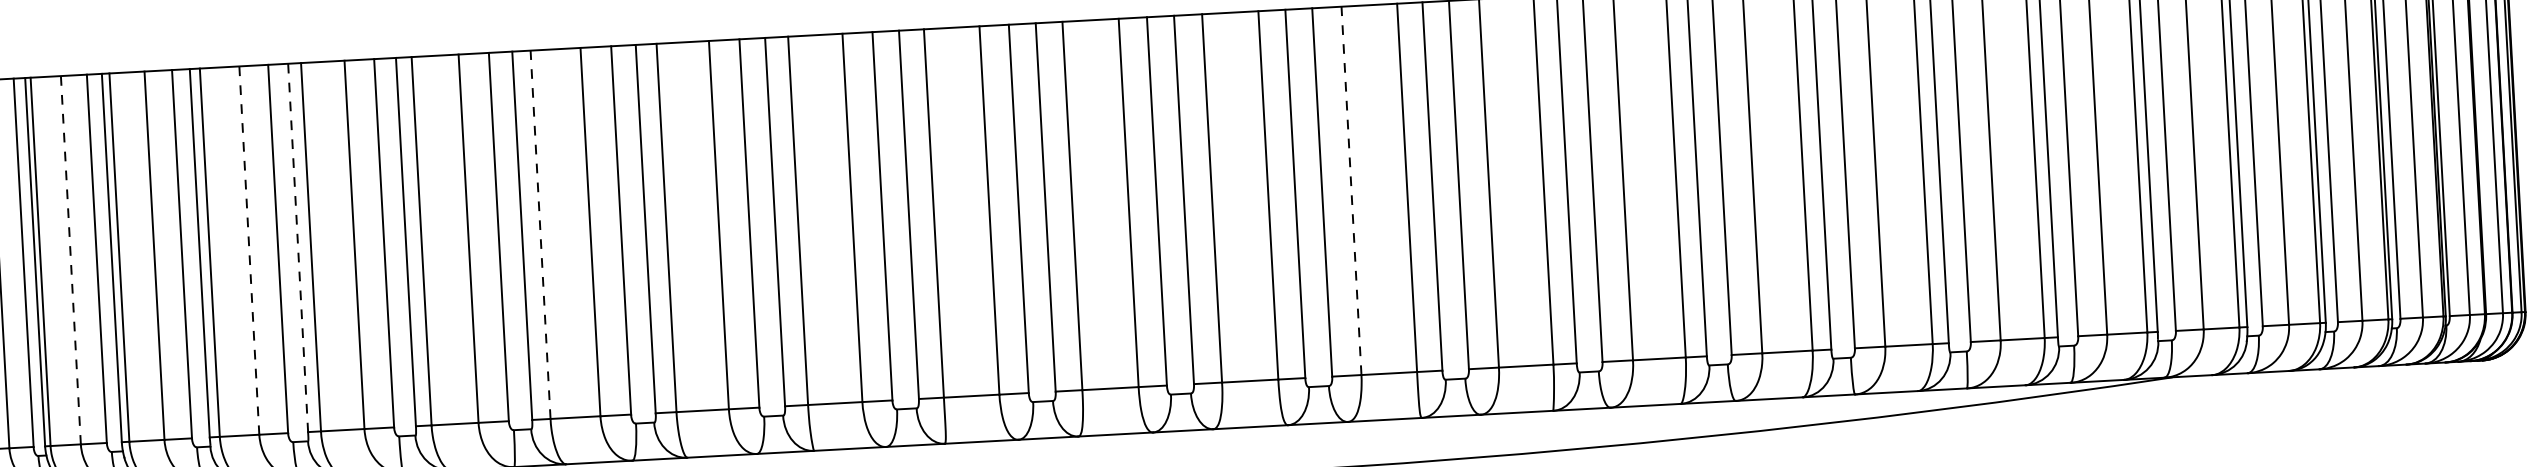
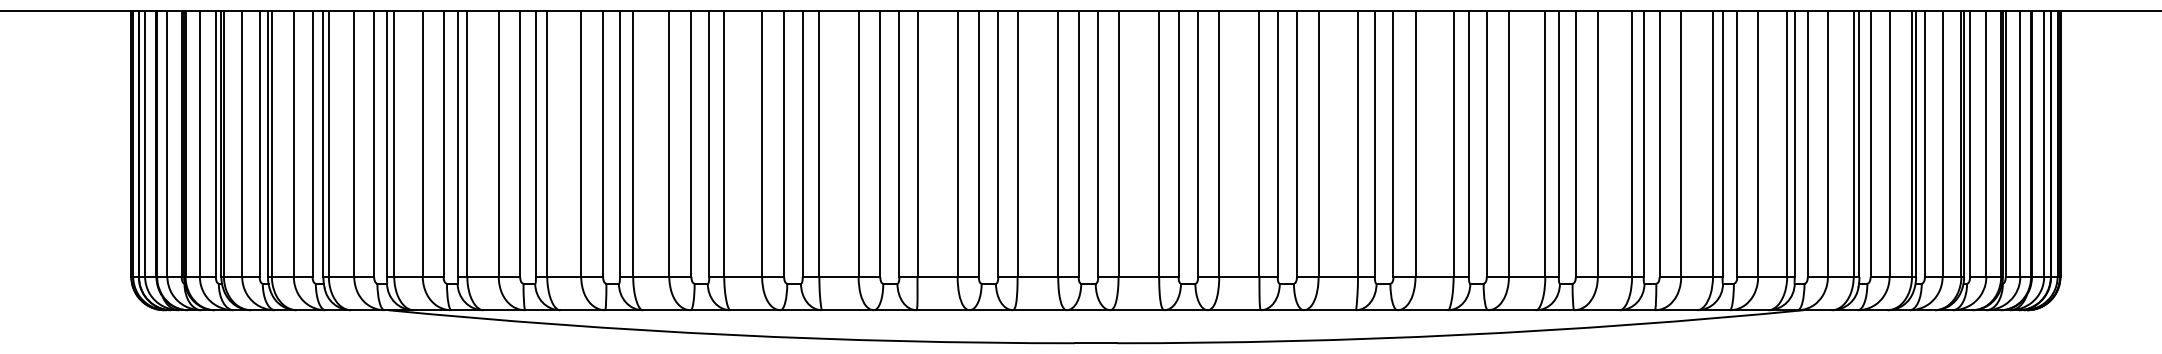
line: (1351, 190) -> (1219, 143), dashed -> solid
line: (540, 234) -> (633, 143), dashed -> solid
line: (298, 248) -> (458, 144), dashed -> solid
line: (249, 251) -> (422, 144), dashed -> solid
line: (70, 261) -> (293, 144), dashed -> solid

